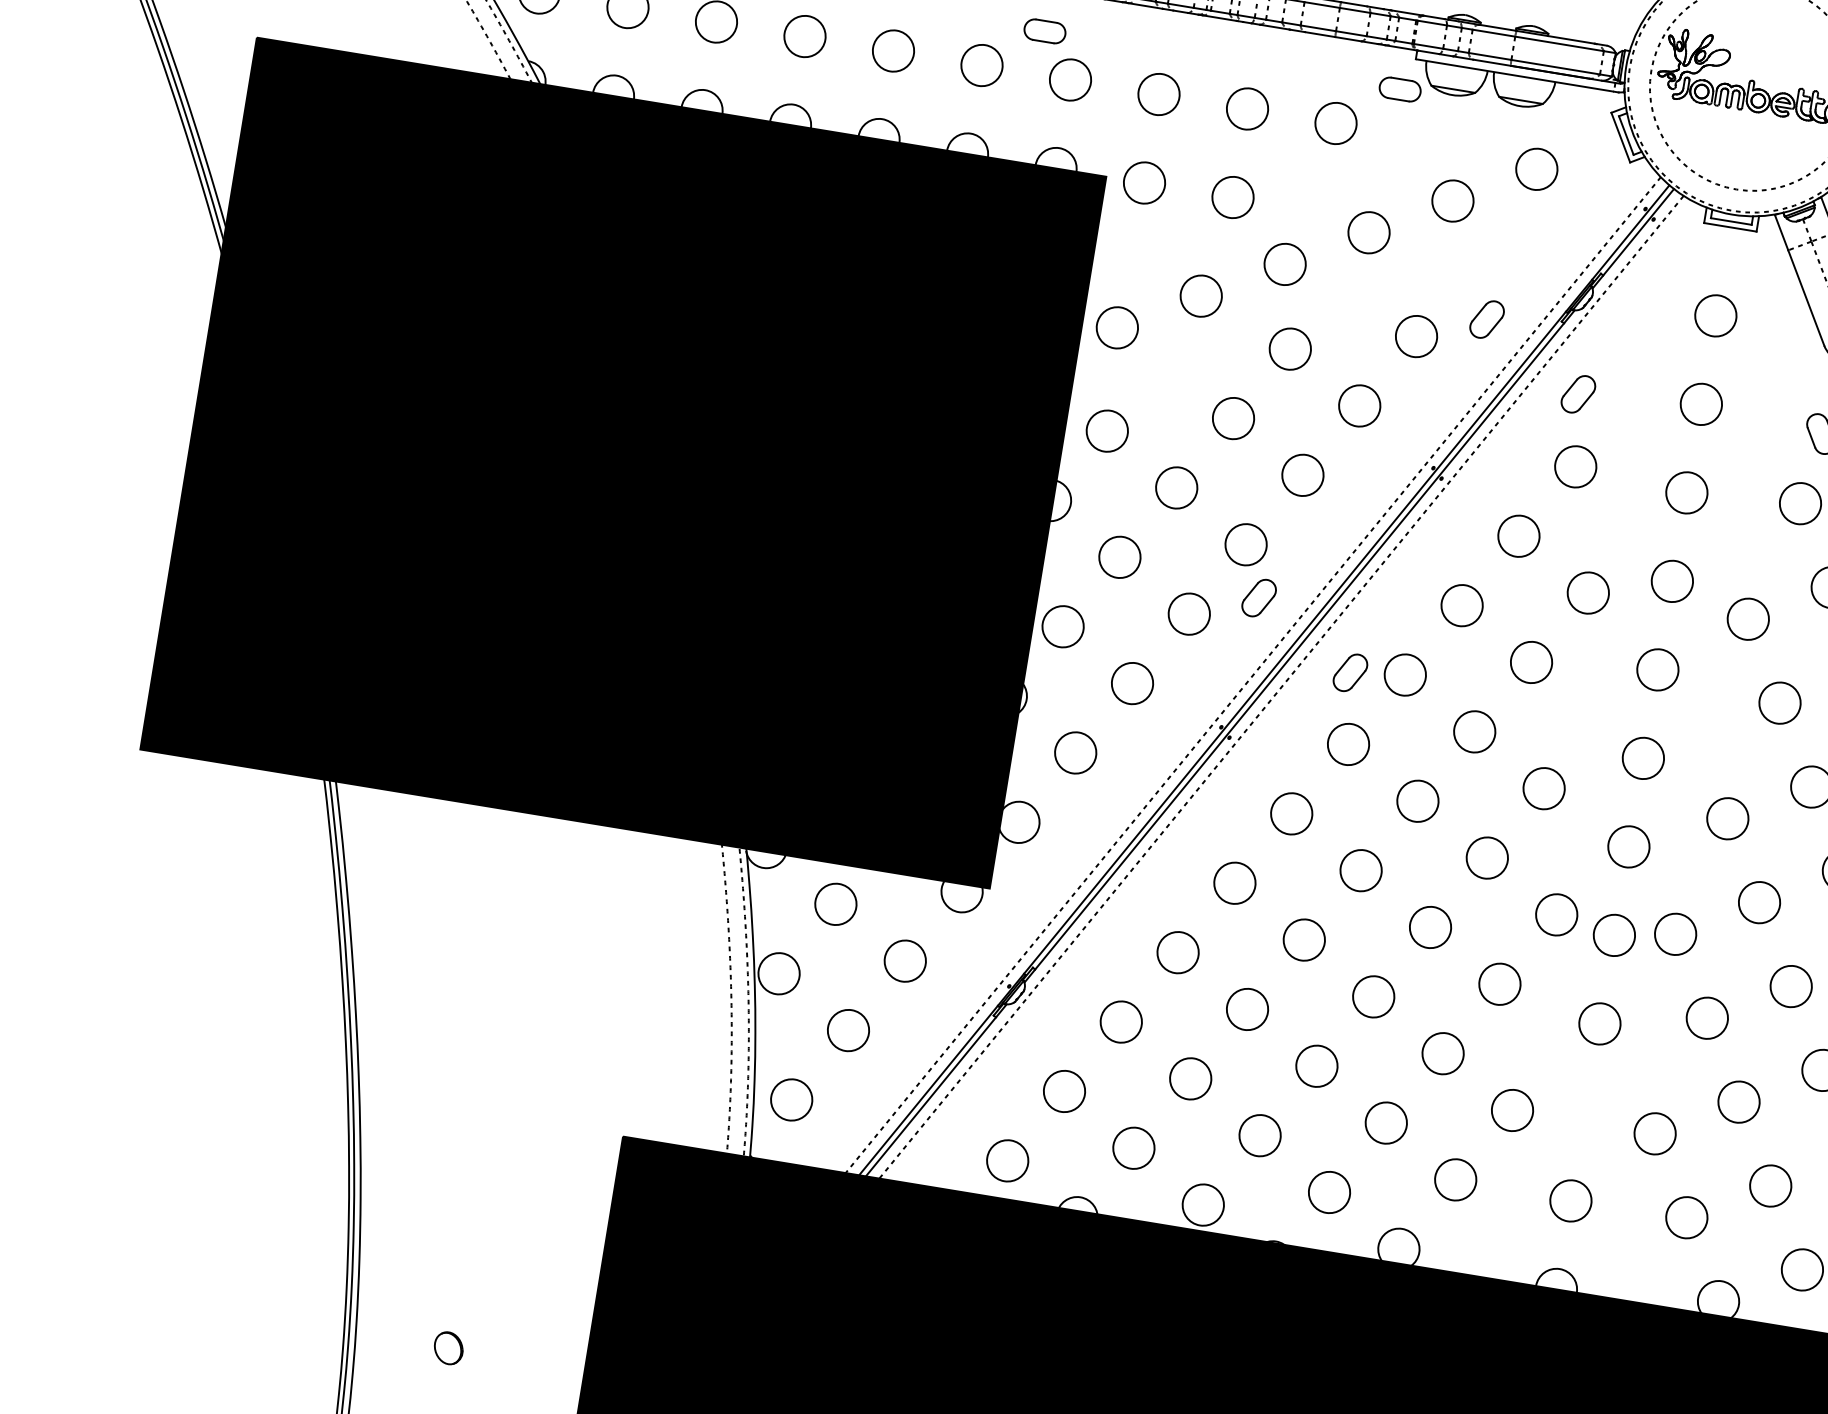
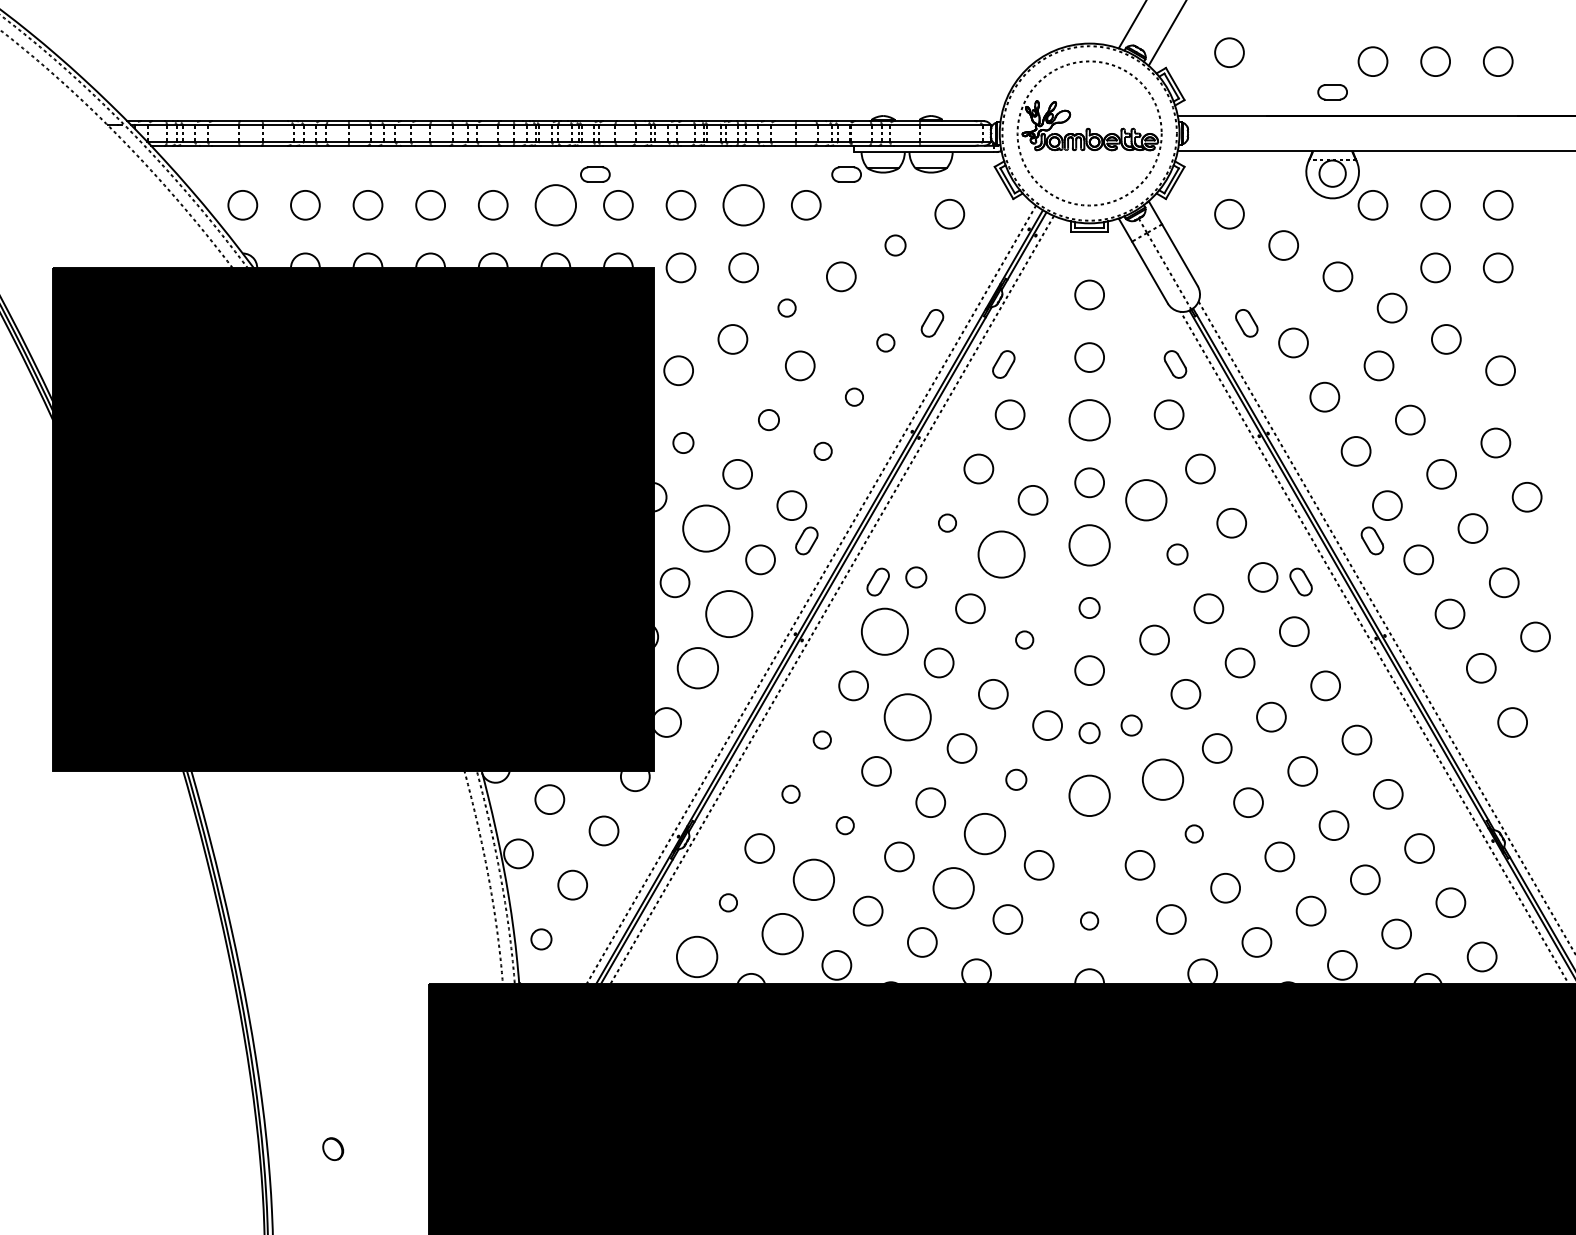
circle: (981, 64) -> (555, 204), size x1.4
circle: (1247, 107) -> (743, 204), size x1.4
circle: (1452, 200) -> (895, 245), size x0.7
circle: (1284, 263) -> (786, 307), size x0.6
circle: (1416, 335) -> (885, 342), size x0.6
circle: (1359, 404) -> (854, 396), size x0.6
circle: (1233, 417) -> (768, 419), size x0.7
circle: (1107, 430) -> (683, 442), size x0.7
circle: (1301, 475) -> (822, 451), size x0.6
circle: (1686, 491) -> (1089, 419), size x1.4
circle: (1120, 557) -> (706, 528), size x1.6
circle: (1462, 604) -> (947, 522), size x0.6
circle: (1747, 619) -> (1145, 500), size x1.4
circle: (1531, 662) -> (1001, 554), size x1.6
circle: (1657, 670) -> (1089, 545), size x1.4
circle: (1405, 675) -> (916, 577), size x0.7
circle: (1131, 682) -> (728, 613), size x1.6
circle: (1779, 703) -> (1177, 554), size x0.7
circle: (1347, 744) -> (884, 631), size x1.6
circle: (1075, 753) -> (697, 668), size x1.4
circle: (1643, 757) -> (1089, 607), size x0.7
circle: (1544, 787) -> (1024, 639), size x0.6
circle: (1360, 869) -> (907, 716), size x1.6
circle: (1233, 882) -> (821, 739), size x0.6
circle: (1614, 934) -> (1089, 732), size x0.7
circle: (1675, 934) -> (1131, 725), size x0.7
circle: (1177, 951) -> (790, 793), size x0.6
circle: (1500, 983) -> (1016, 779), size x0.7
circle: (1246, 1009) -> (844, 825), size x0.6
circle: (1706, 1017) -> (1162, 779), size x1.4
circle: (1599, 1023) -> (1089, 795), size x1.4
circle: (1442, 1052) -> (984, 833), size x1.4
circle: (1190, 1078) -> (813, 879), size x1.4
circle: (1064, 1091) -> (728, 902), size x0.6
circle: (791, 1100) -> (541, 939), size x0.7
circle: (1738, 1101) -> (1193, 833), size x0.6
circle: (1386, 1121) -> (953, 887), size x1.4
circle: (1133, 1147) -> (782, 933), size x1.4
circle: (1006, 1160) -> (696, 956), size x1.4
circle: (1570, 1200) -> (1089, 920), size x0.6

